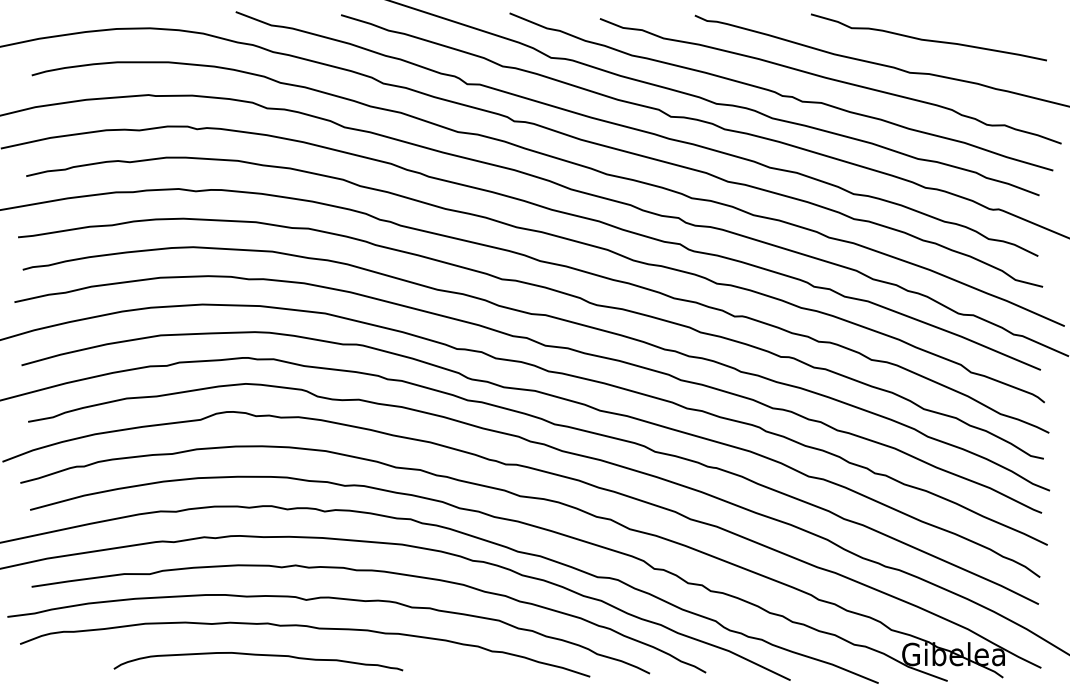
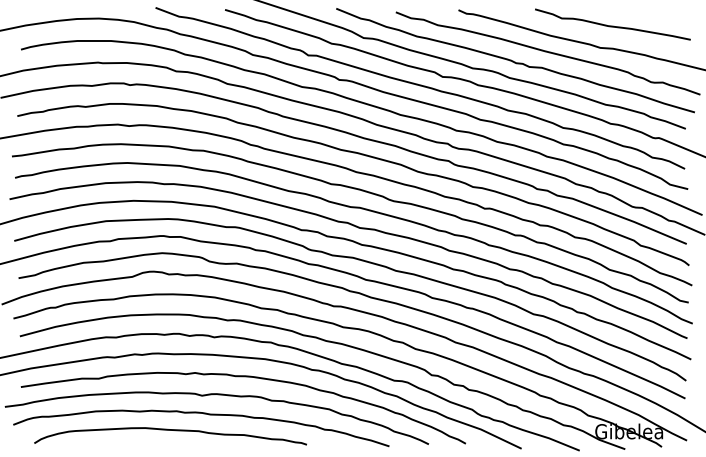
part: (258, 661) -> (170, 436), size x1.43

